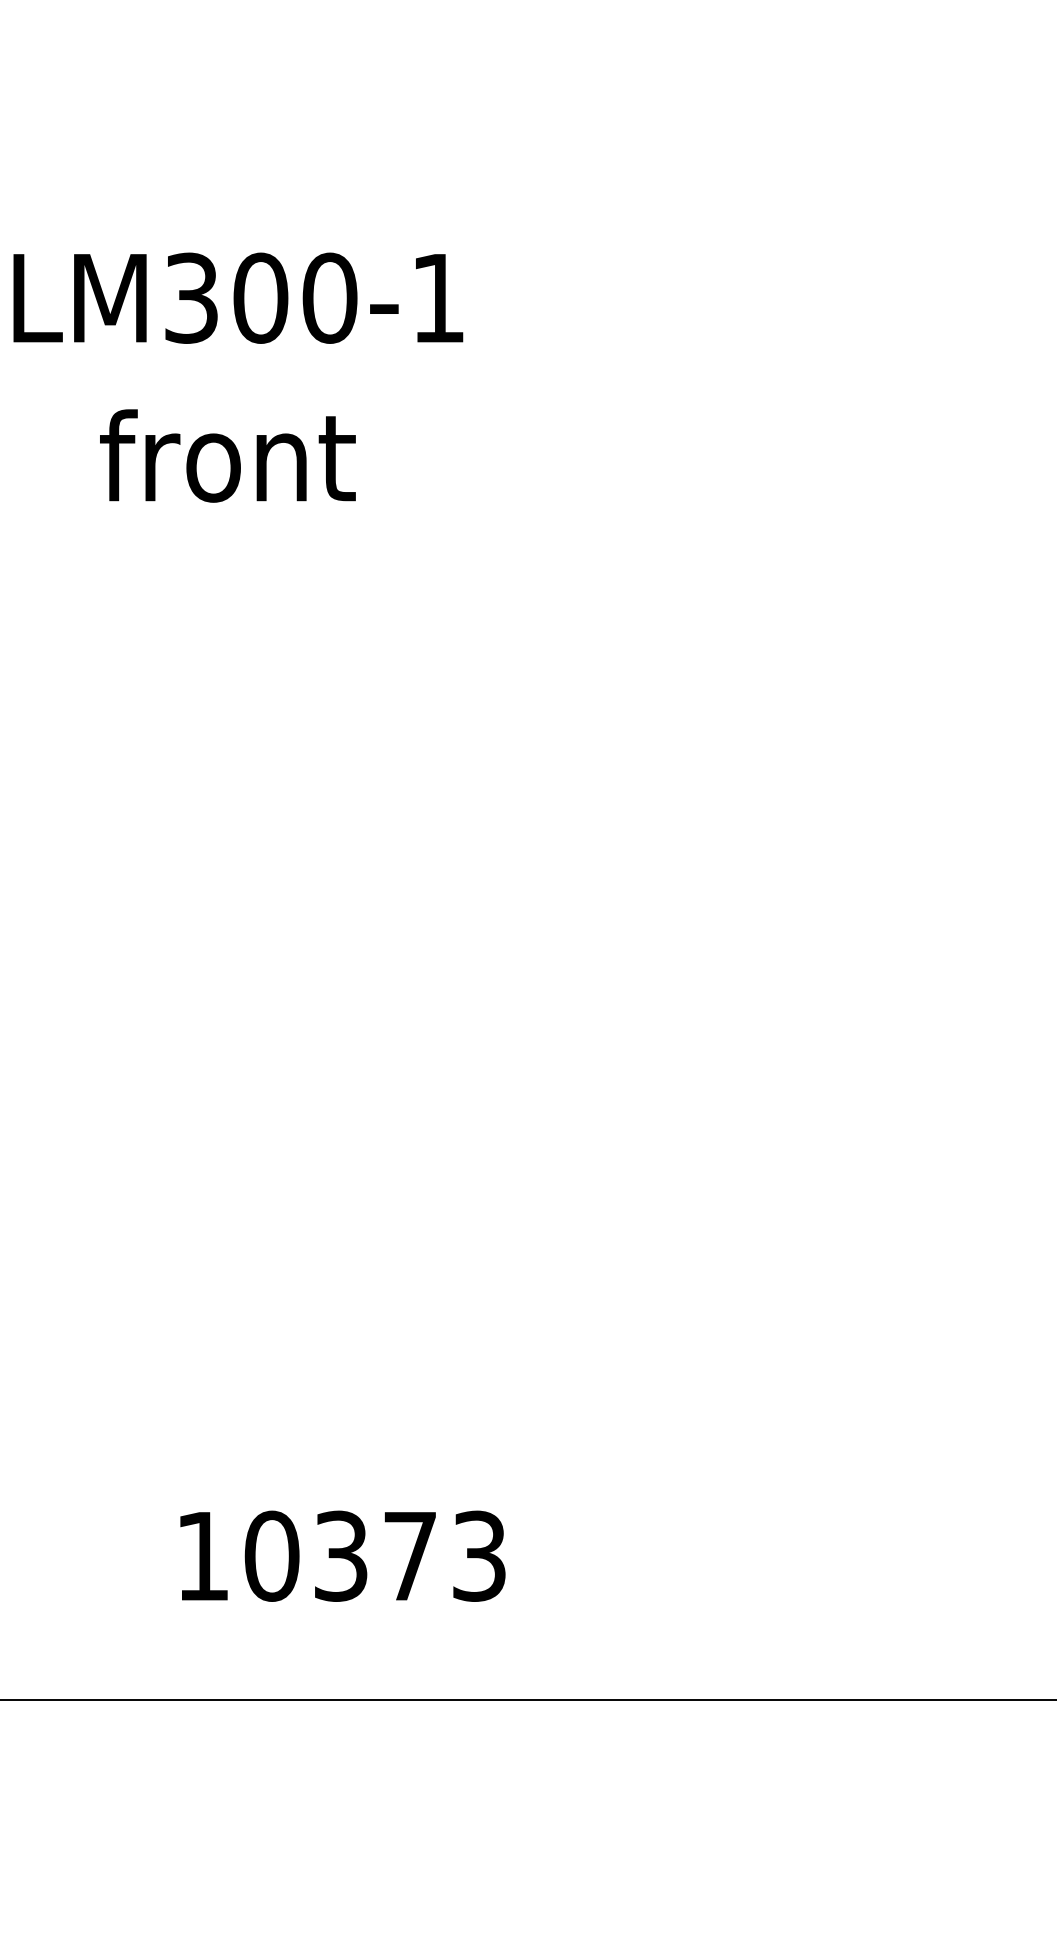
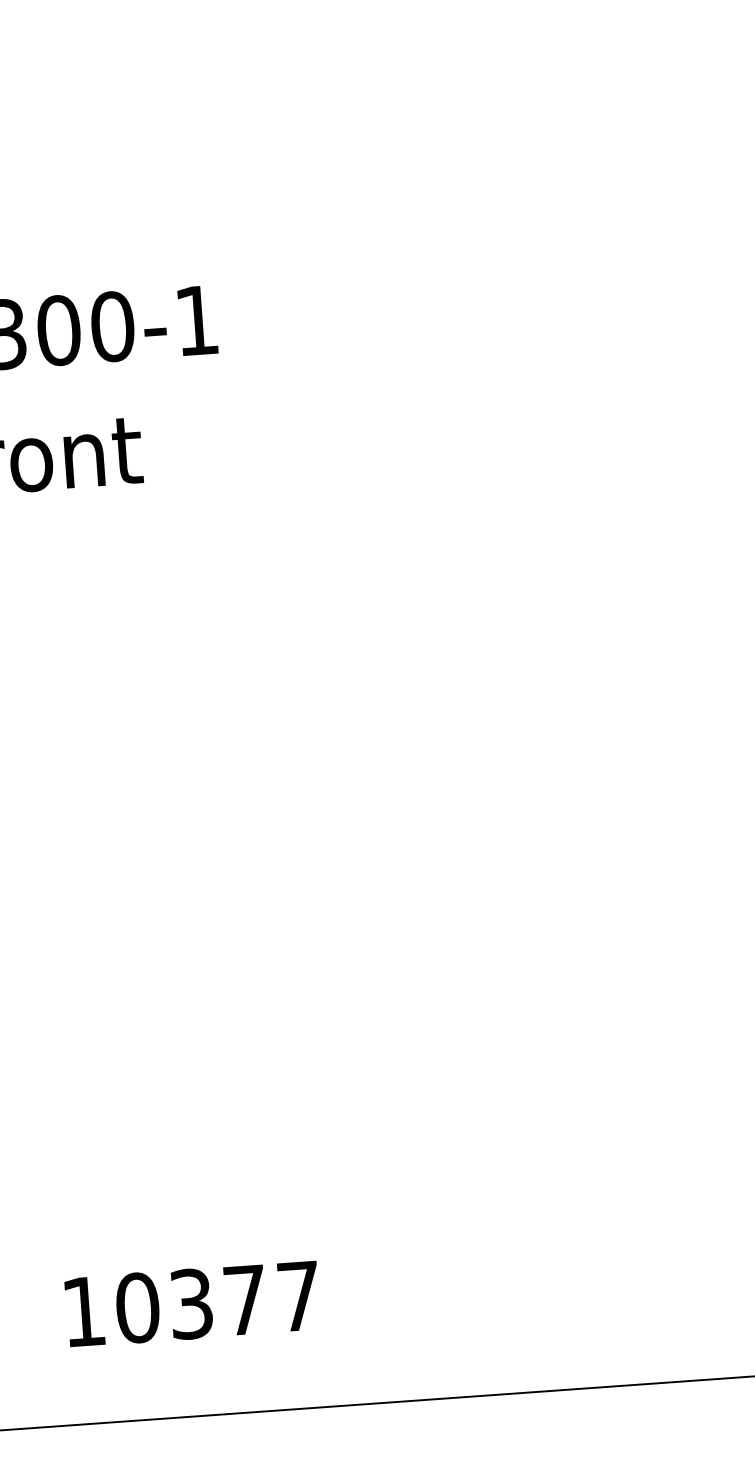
text: (479, 1555) -> (299, 1295), 10373 -> 10377

